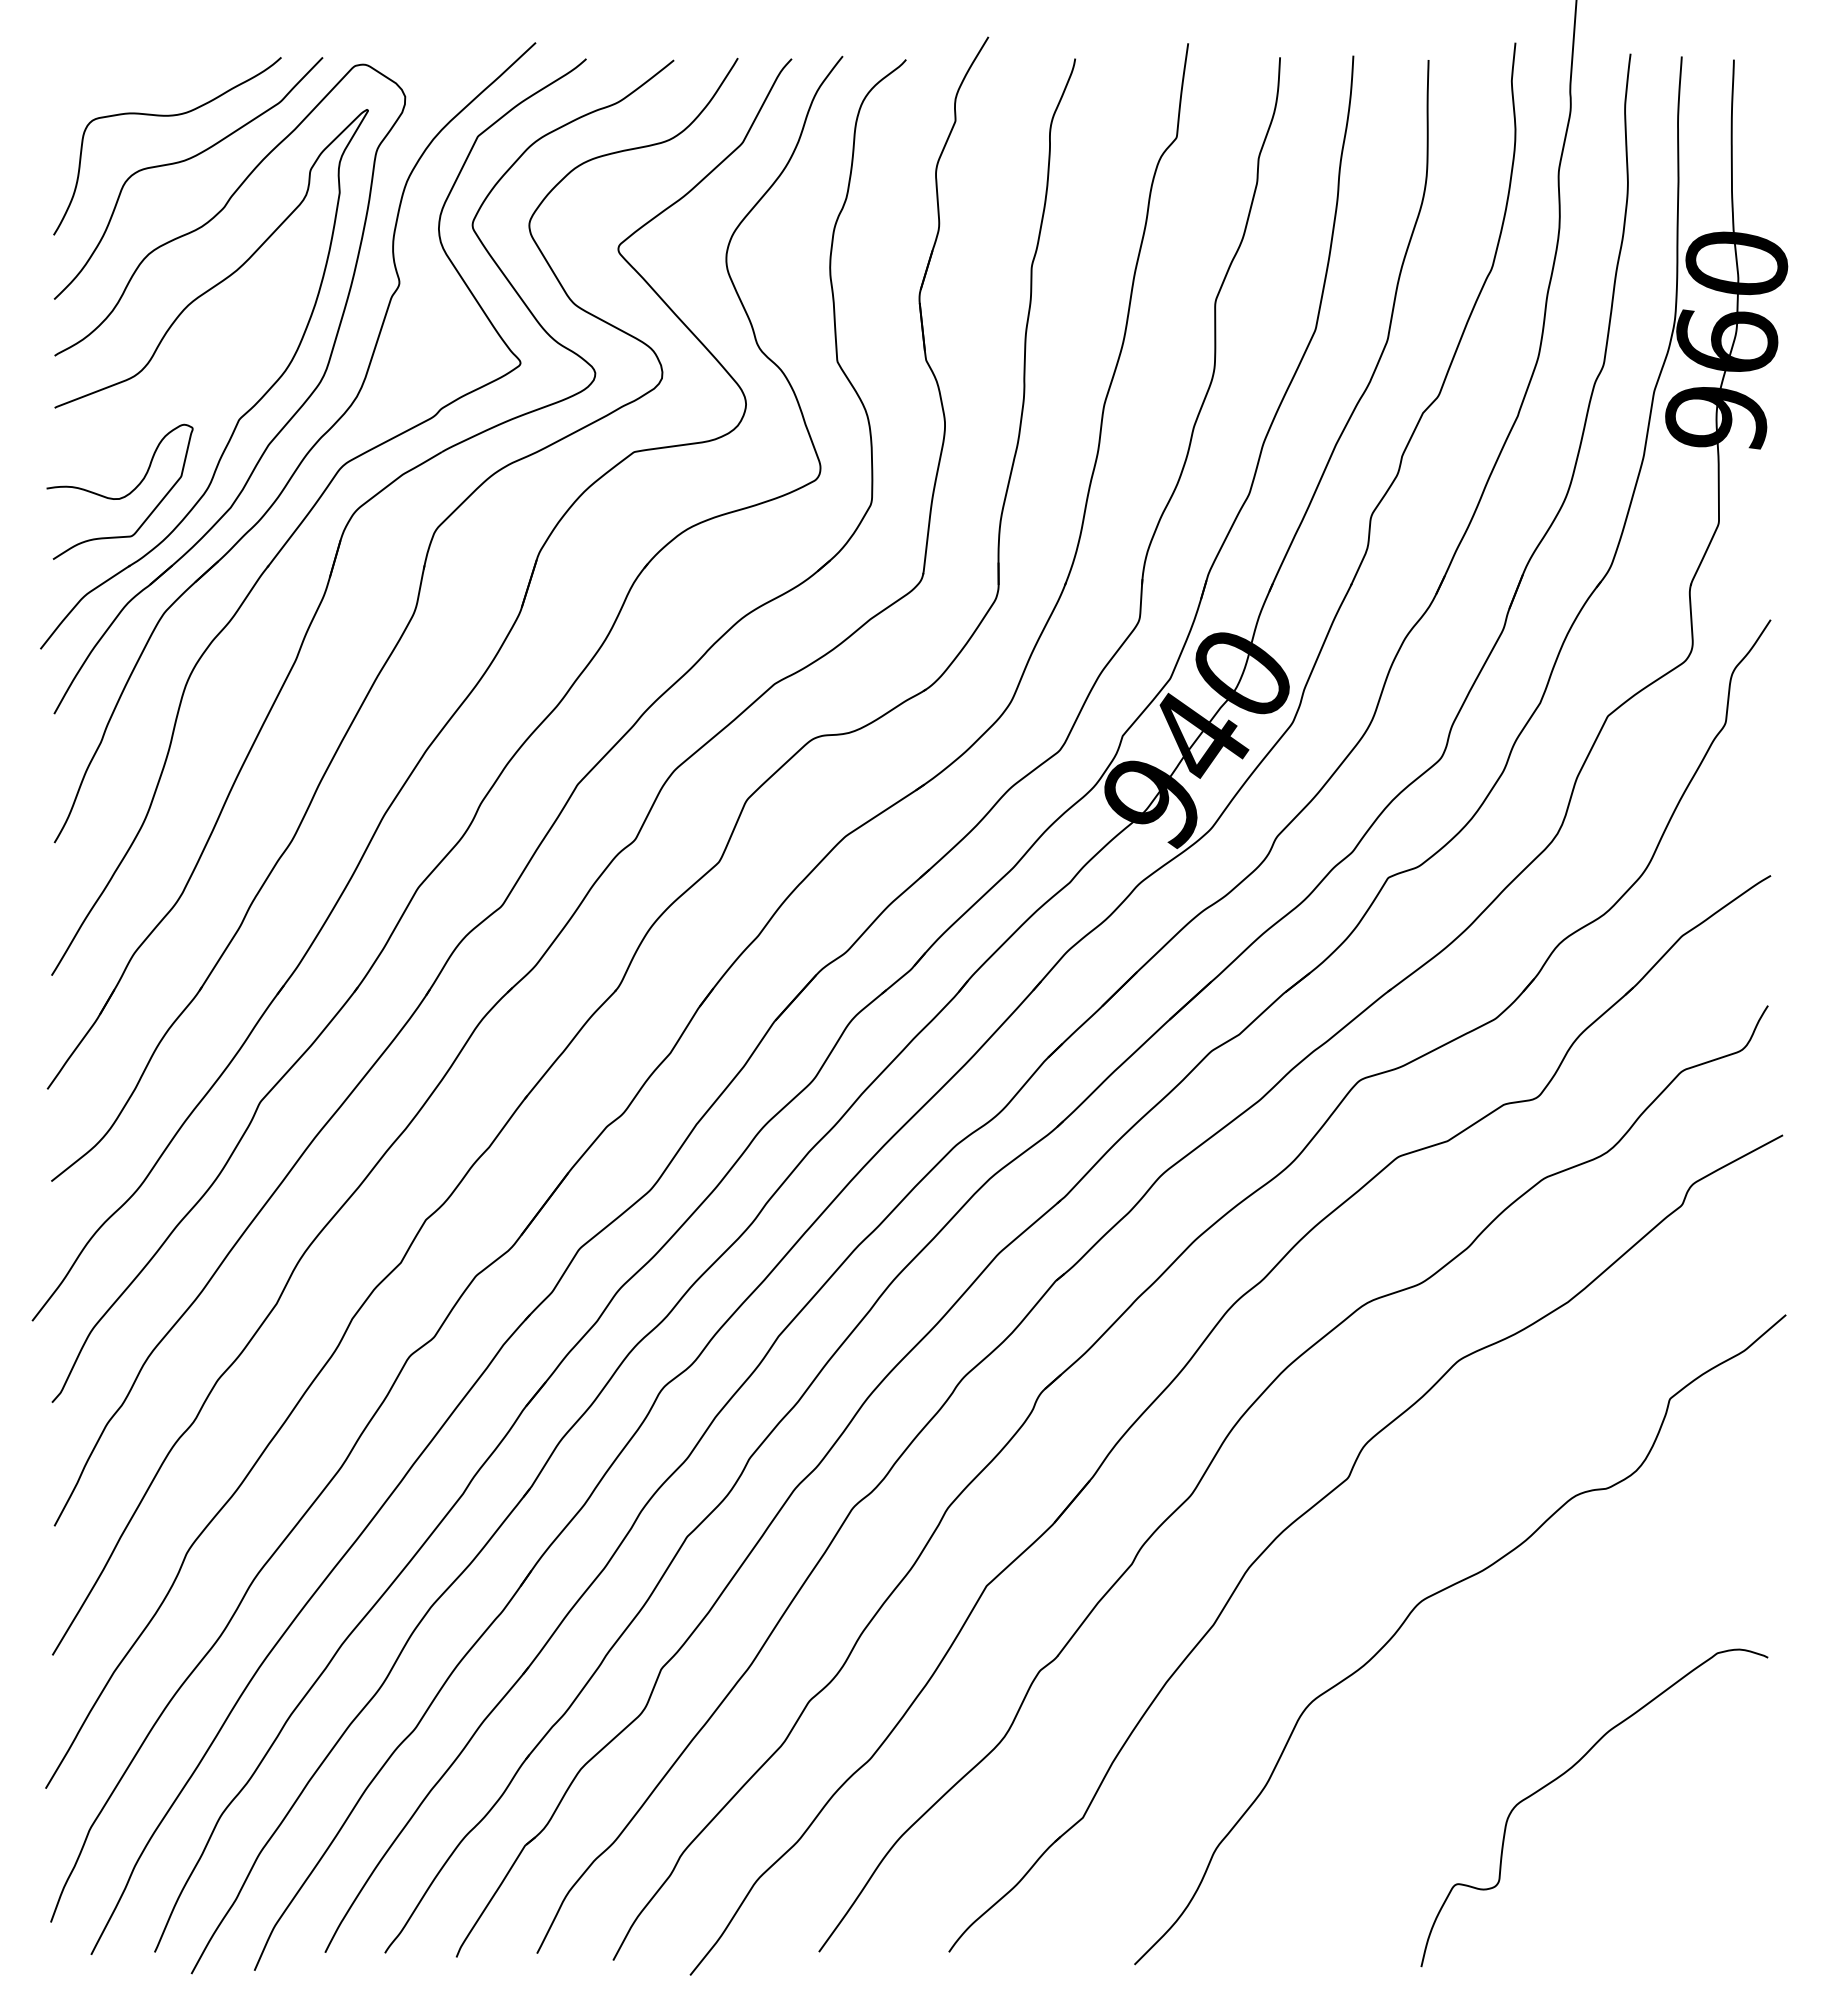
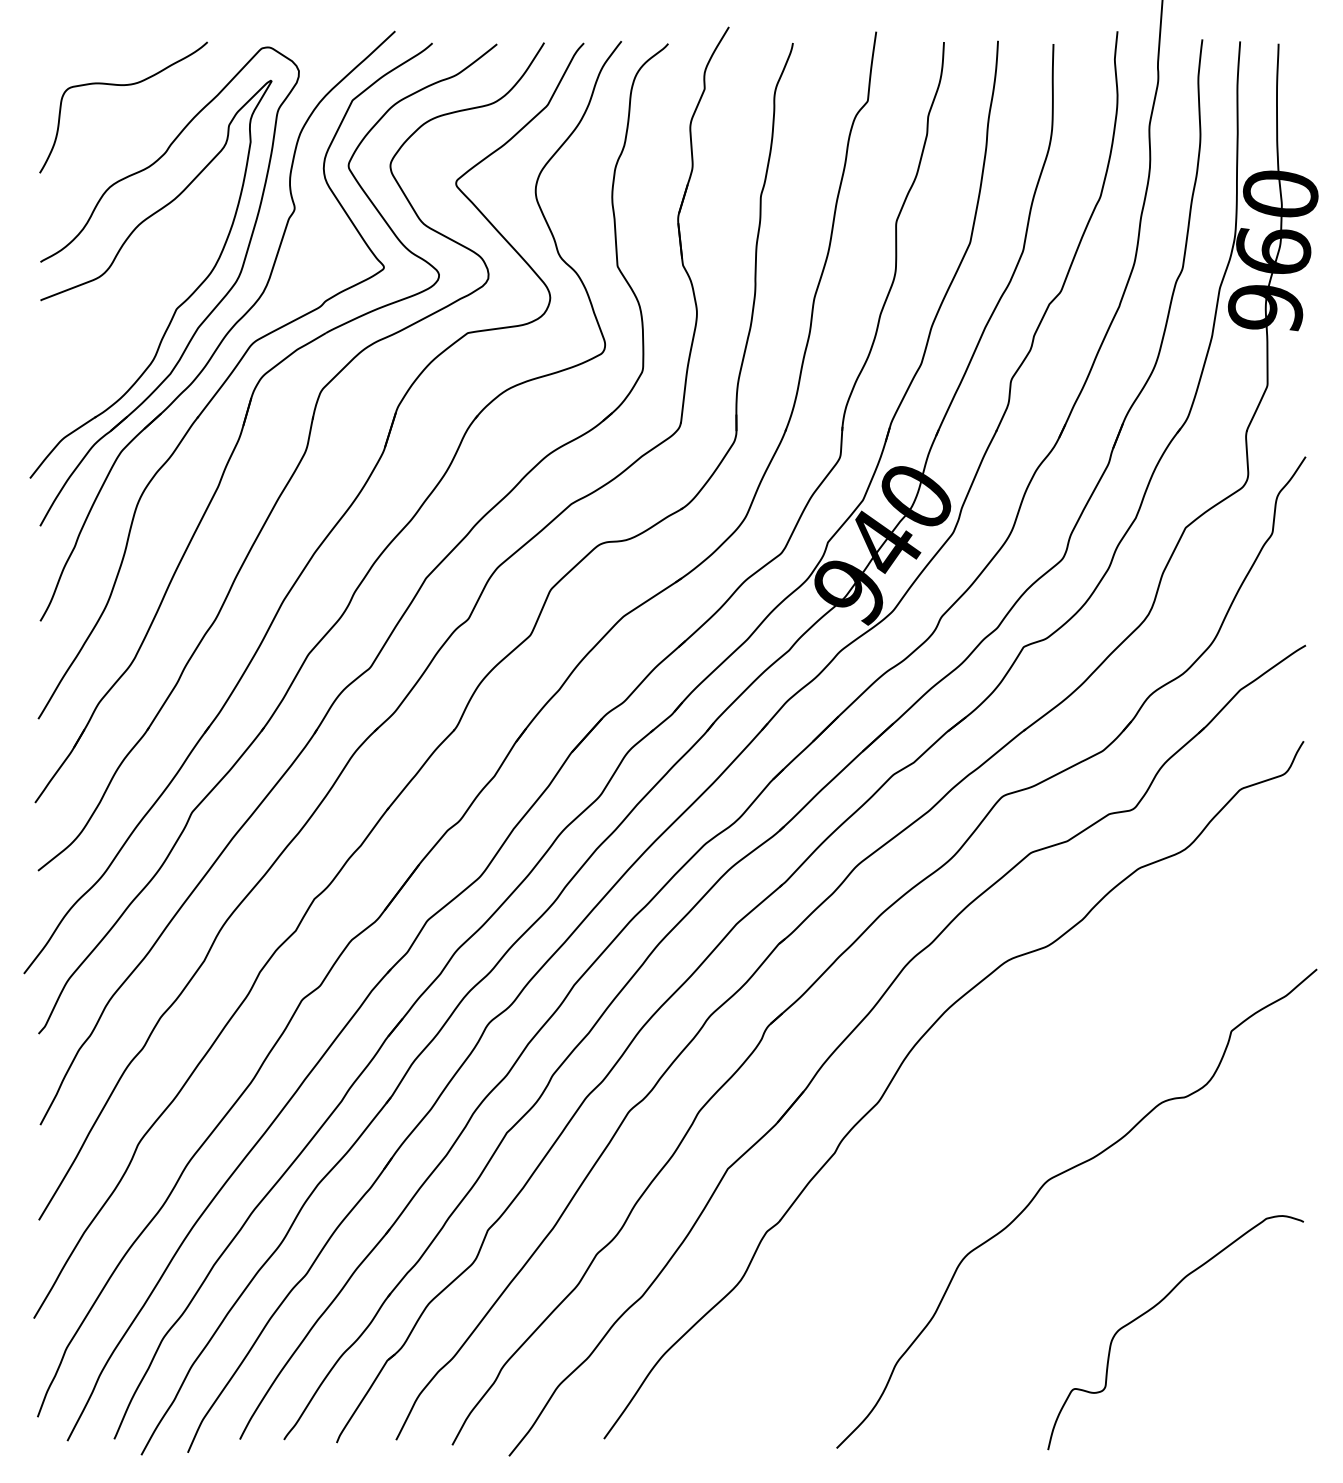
curve: (182, 162) -> (134, 119), removed
curve: (122, 496) -> (90, 365), removed
part: (1327, 1496) -> (978, 1103), removed

